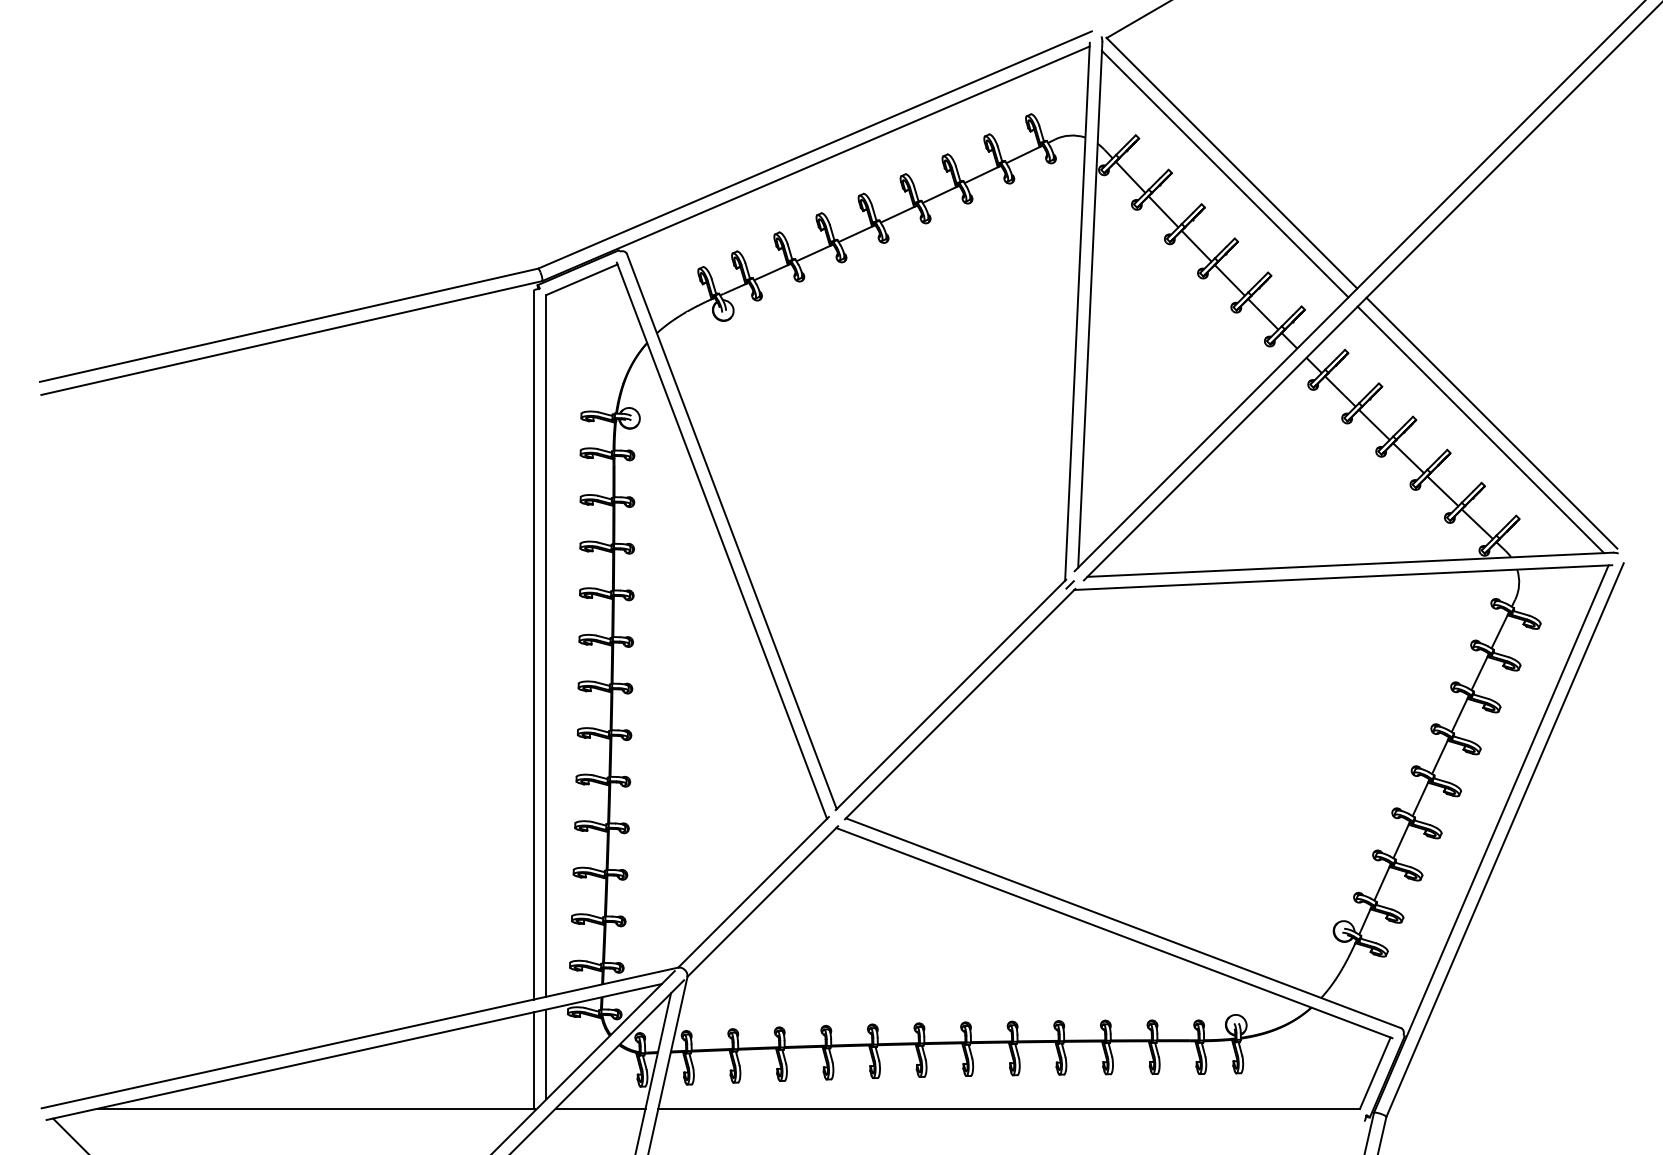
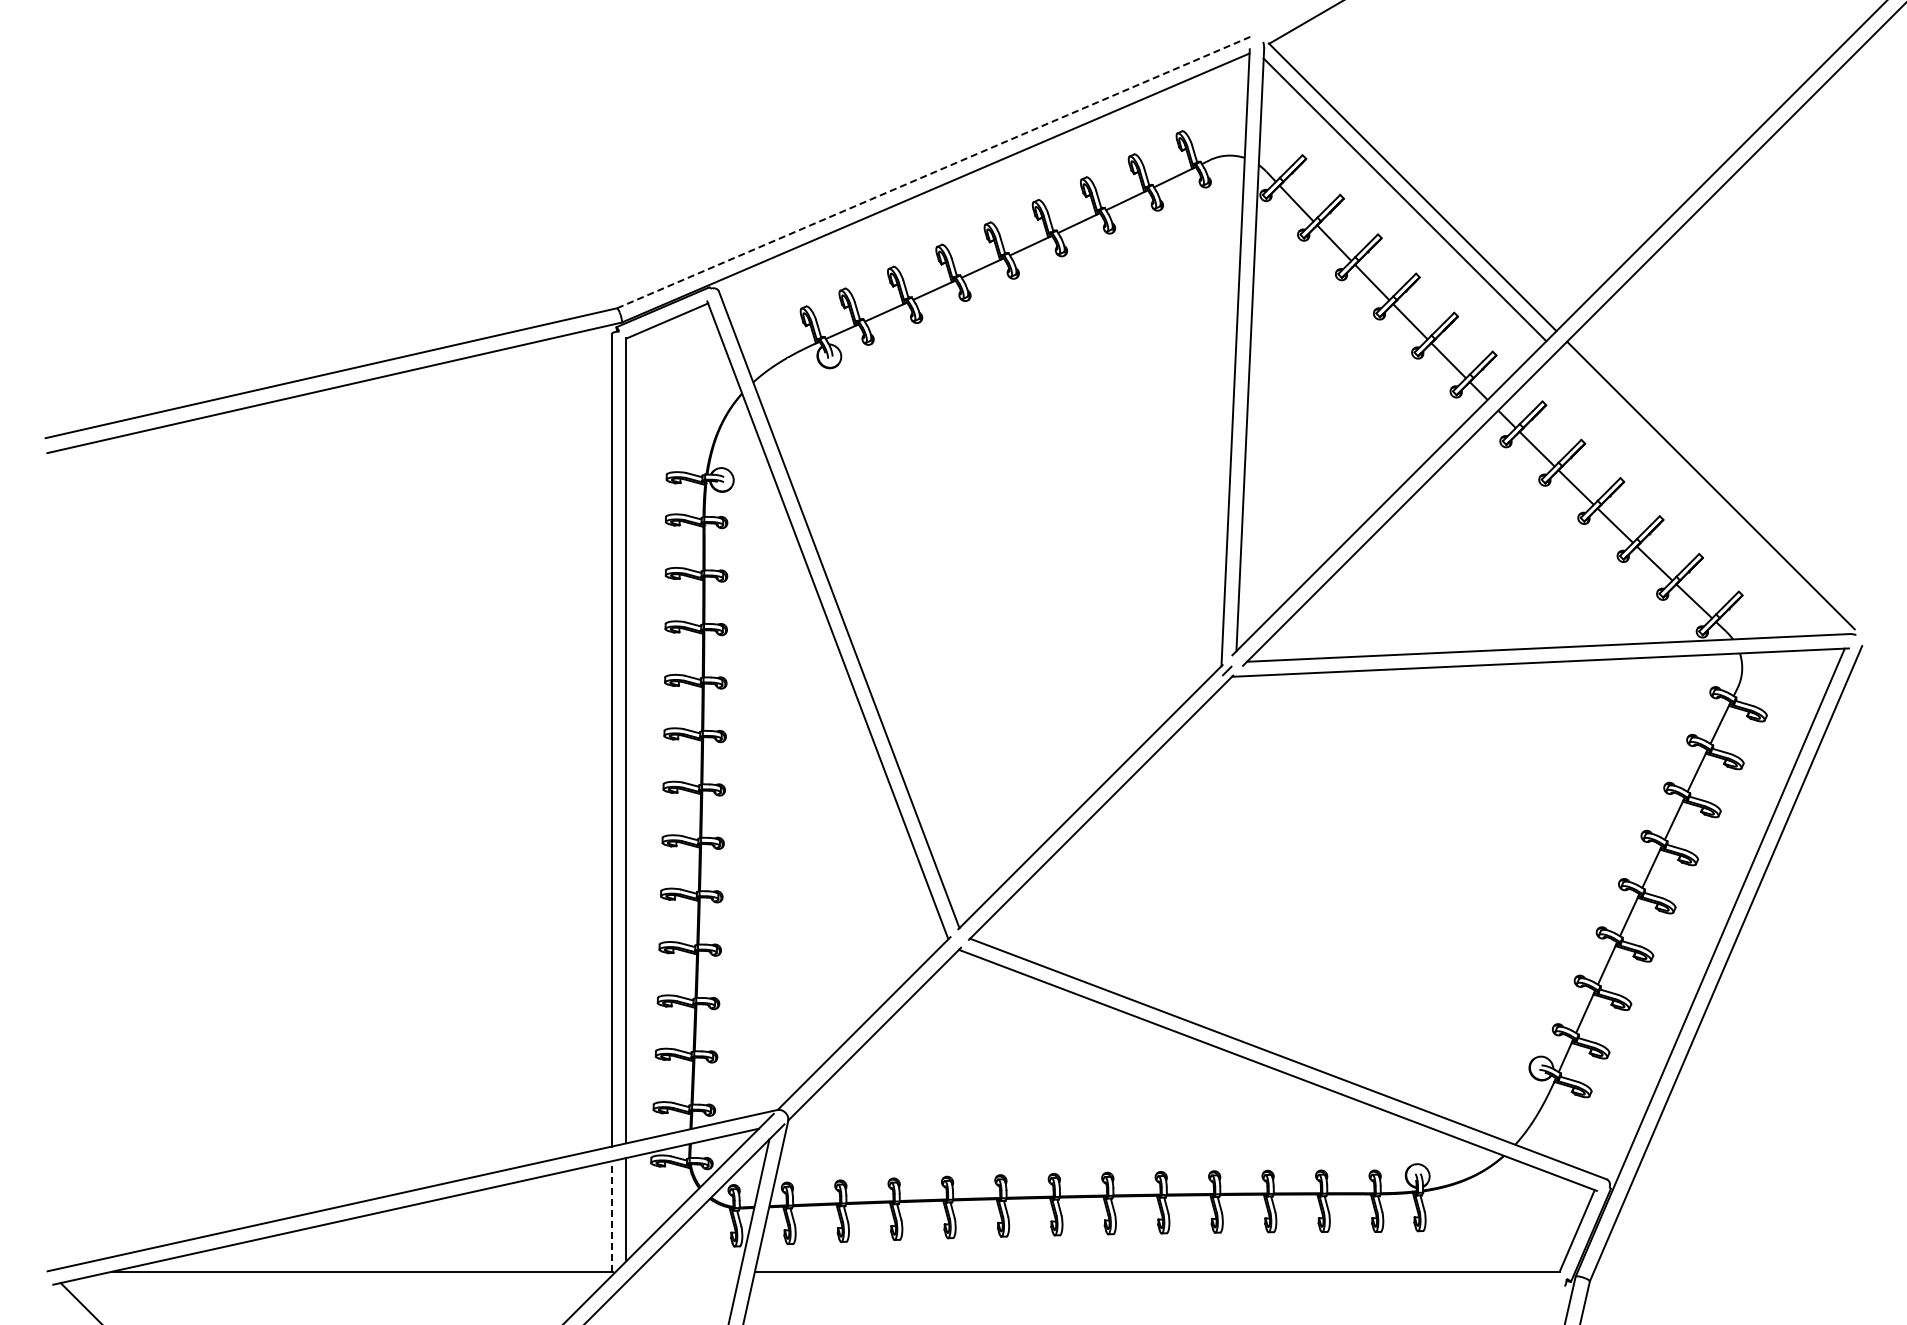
line: (815, 150) -> (935, 172), solid -> dashed
line: (1480, 429) -> (1697, 492), removed
line: (534, 1059) -> (612, 1215), solid -> dashed
line: (600, 1108) -> (688, 1271), removed

